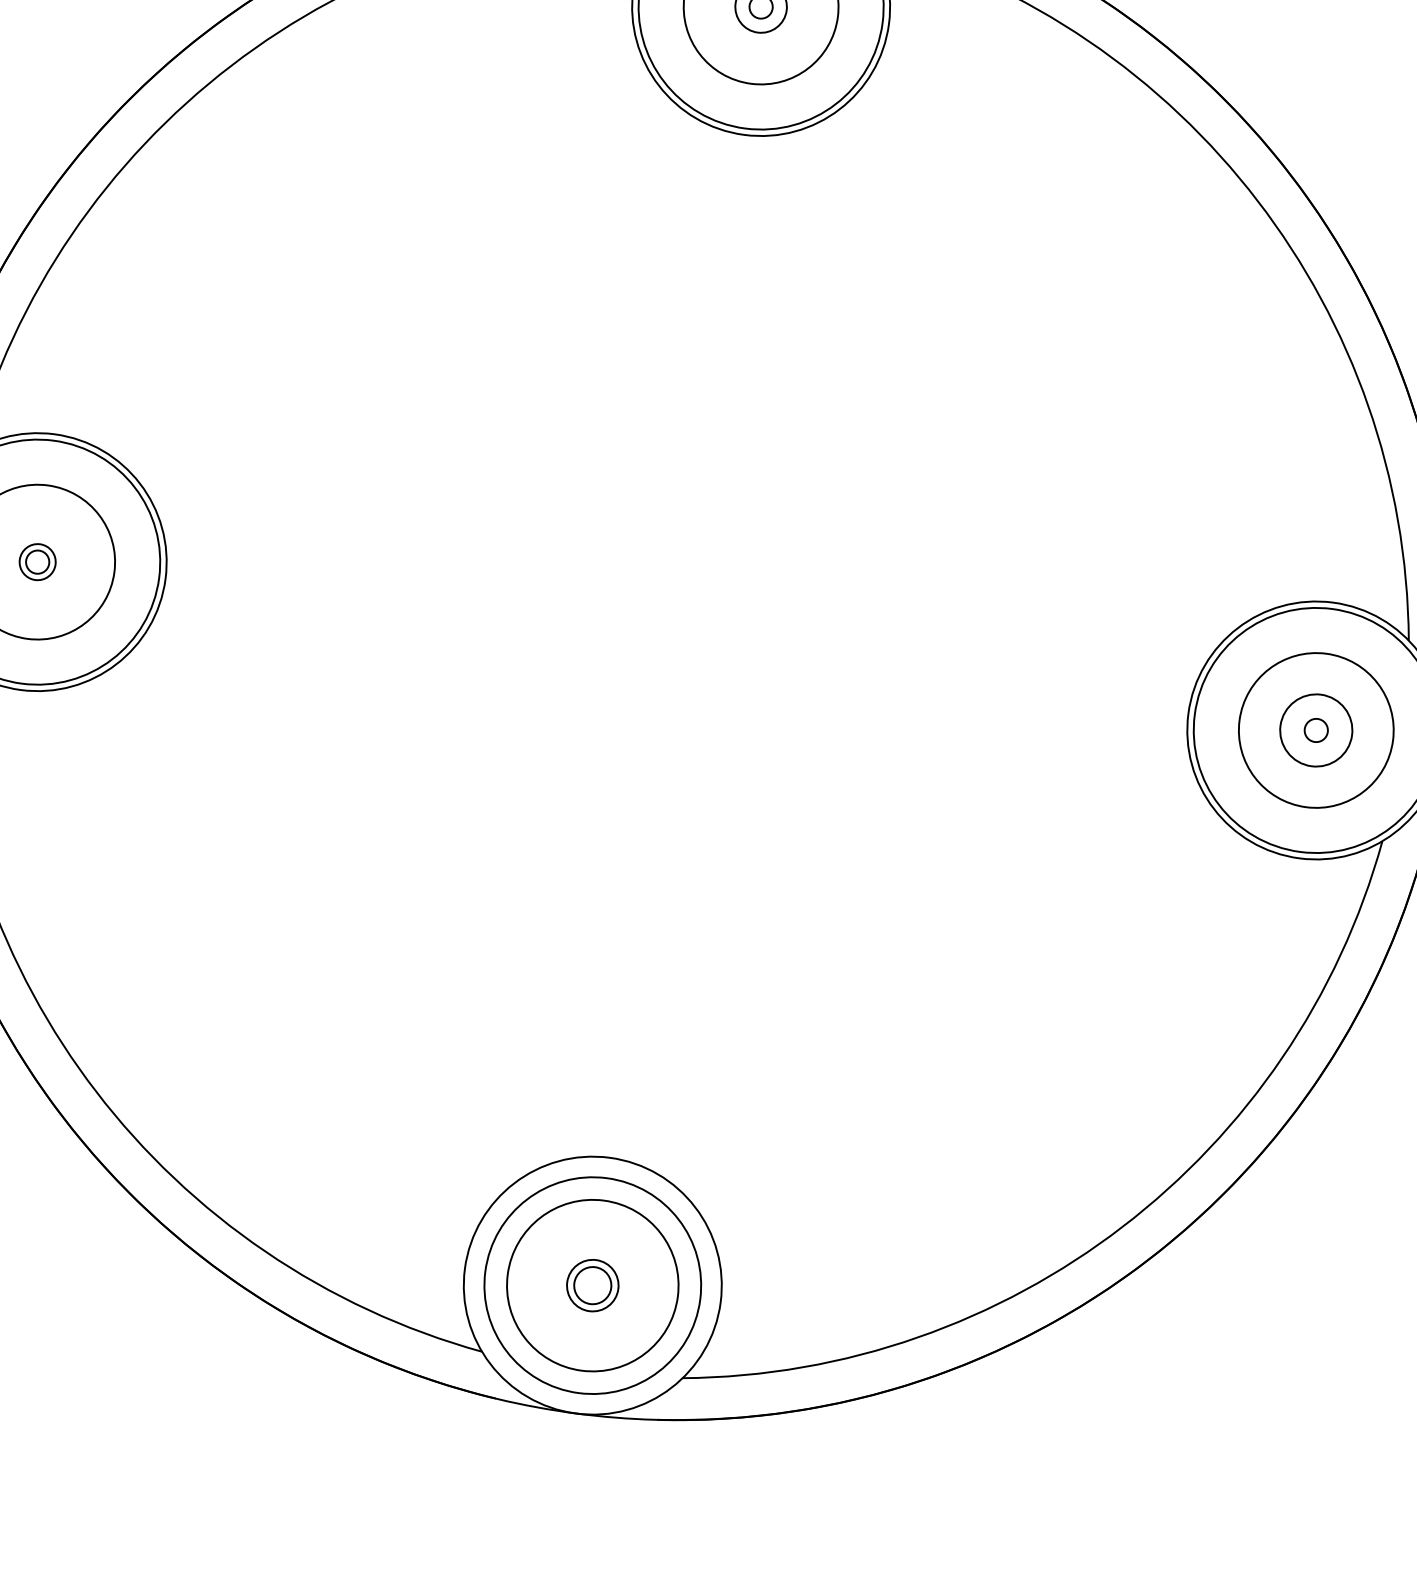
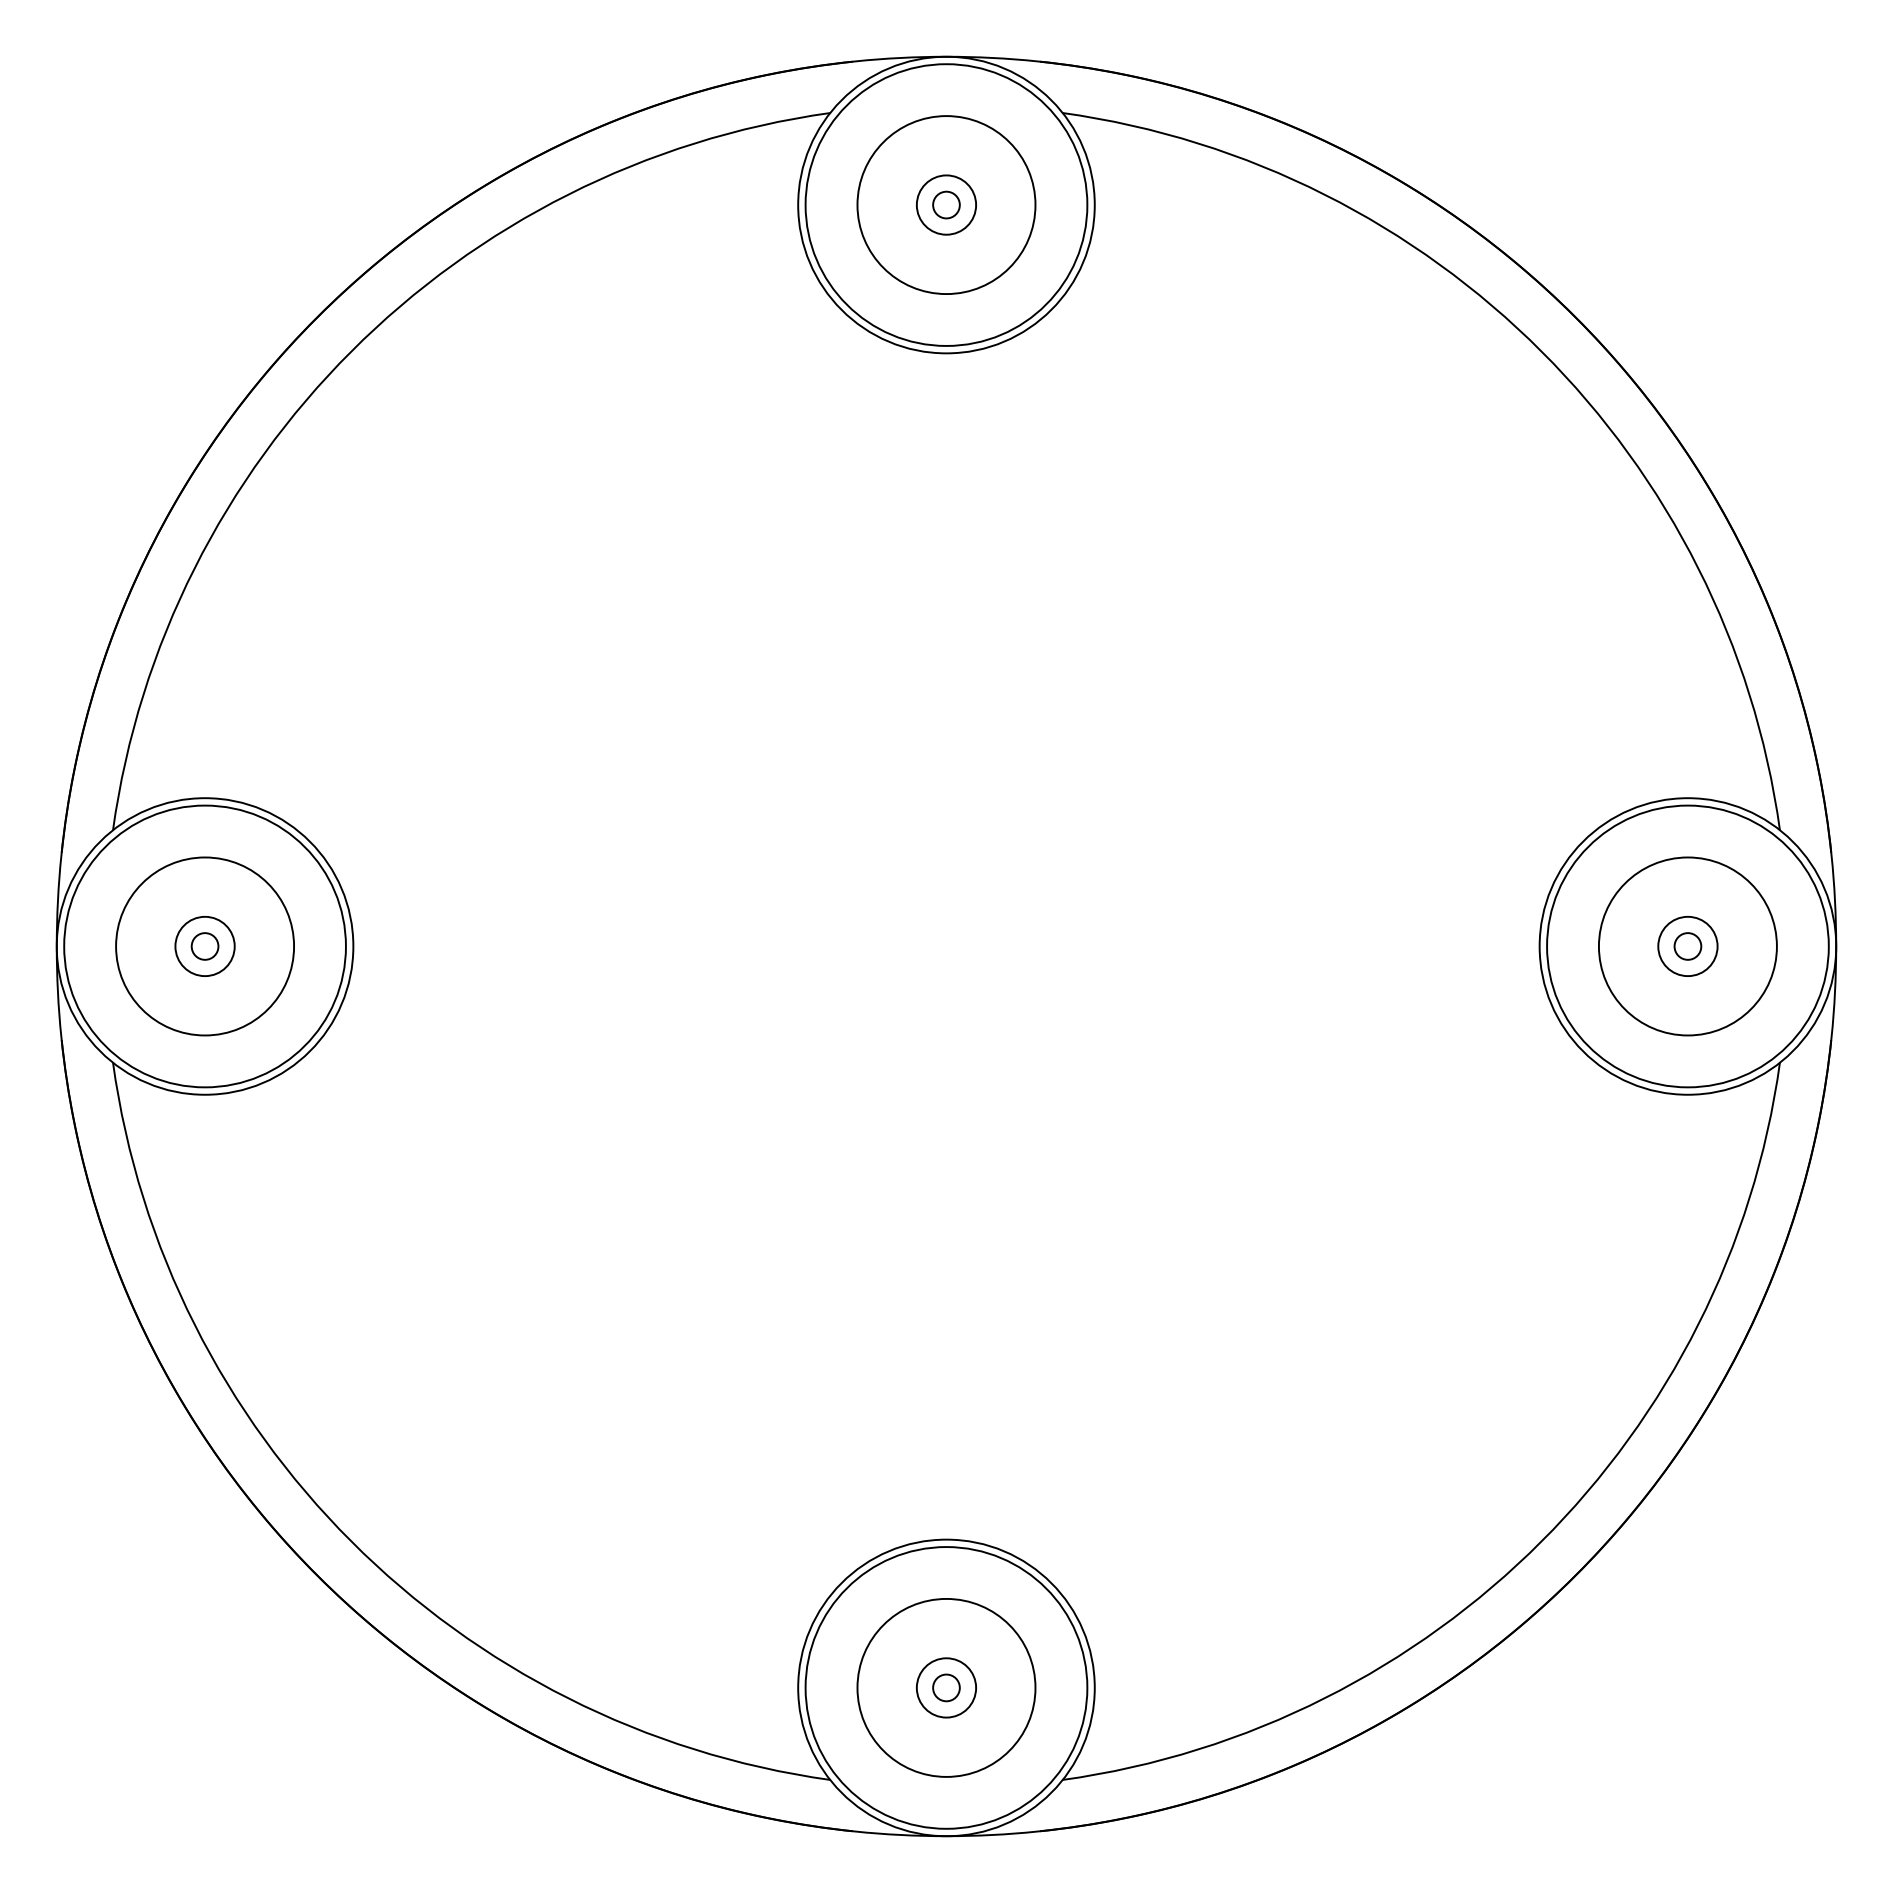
circle: (37, 562) -> (204, 946), size x1.43
circle: (1315, 730) -> (1687, 946), size x0.71
circle: (592, 1285) -> (946, 1687), size x0.62
circle: (592, 1285) -> (946, 1687), size x0.71
circle: (592, 1285) -> (946, 1687), size x1.43

